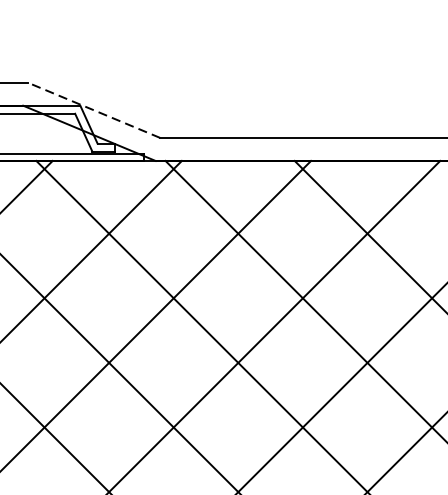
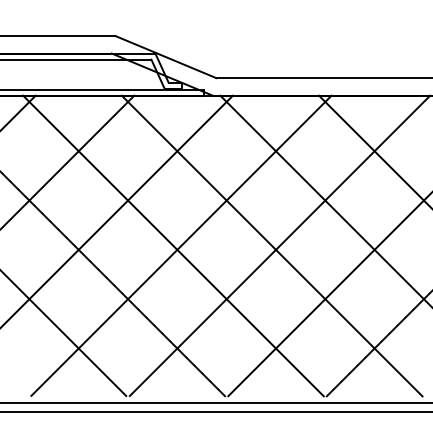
line: (93, 110) -> (165, 57), dashed -> solid

